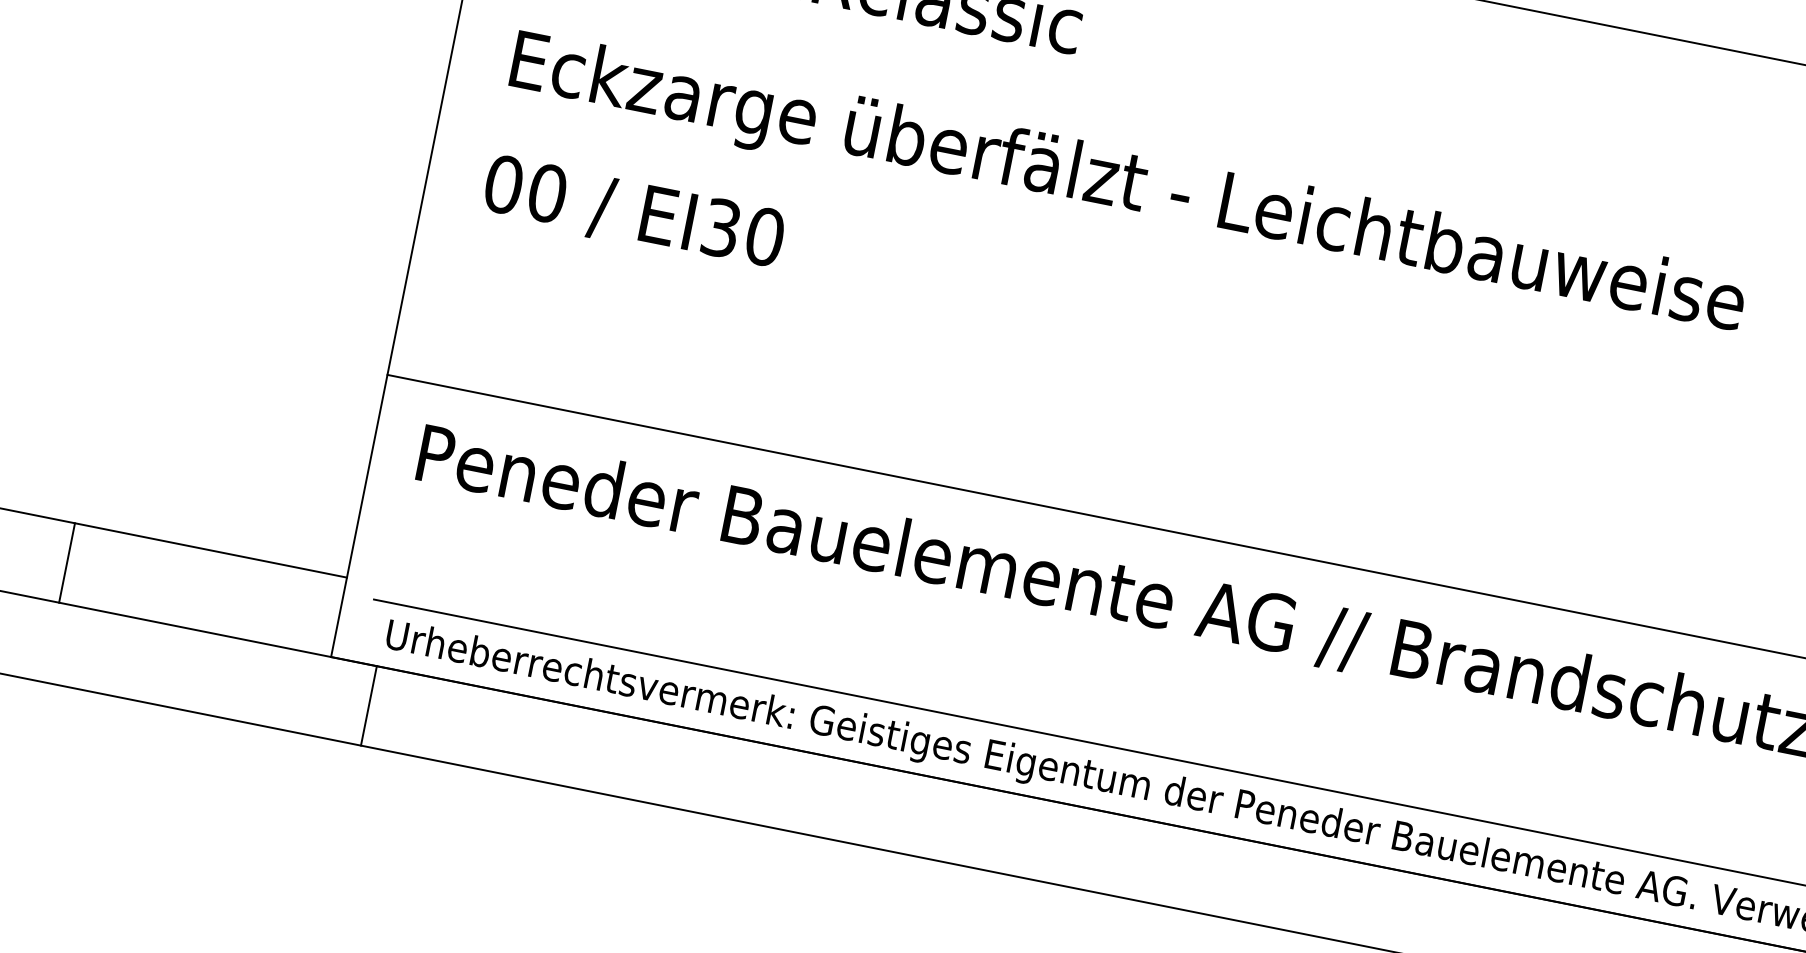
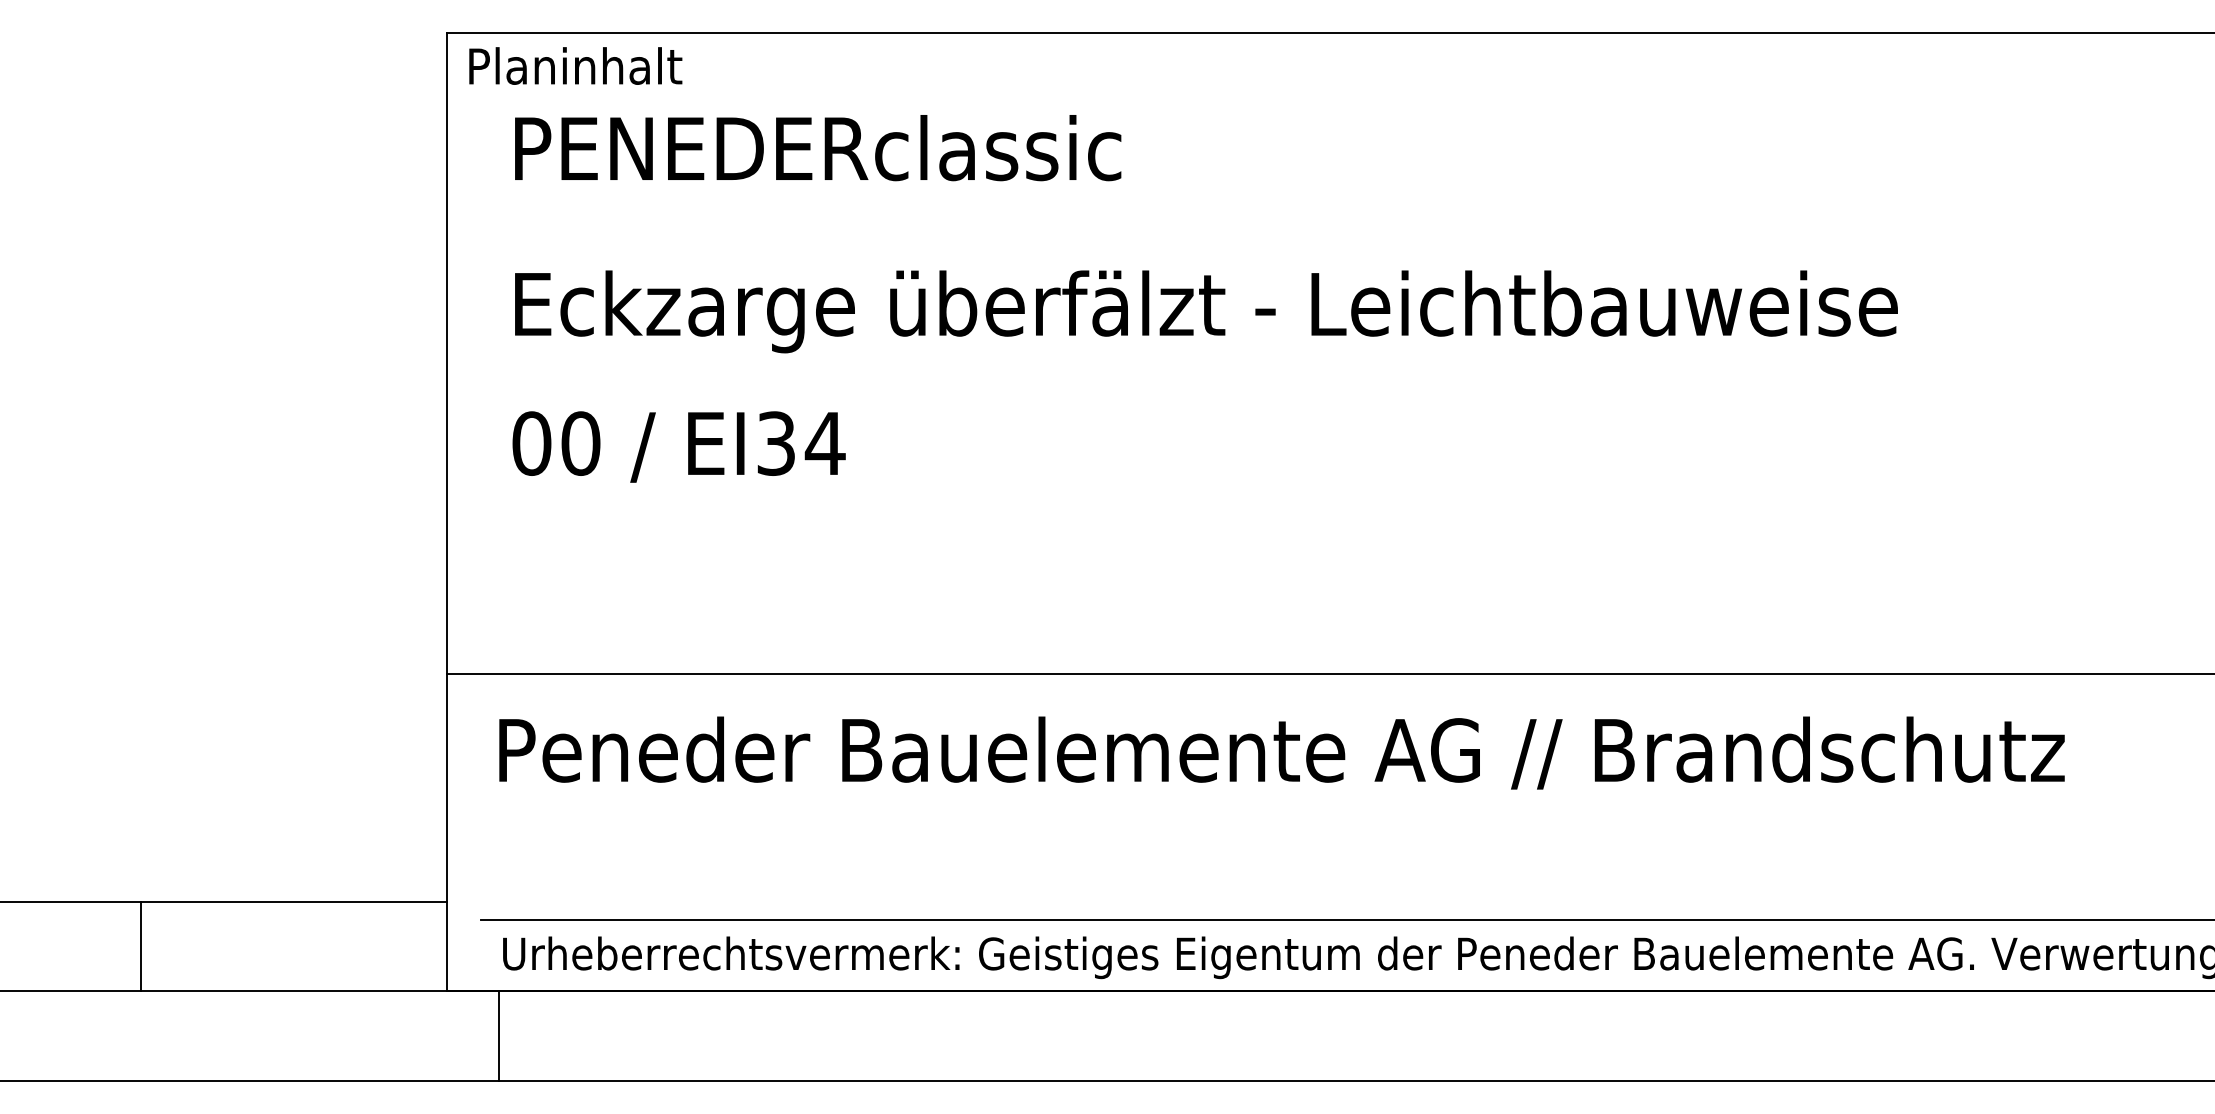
text: (764, 236) -> (824, 443), EI30 -> EI34

